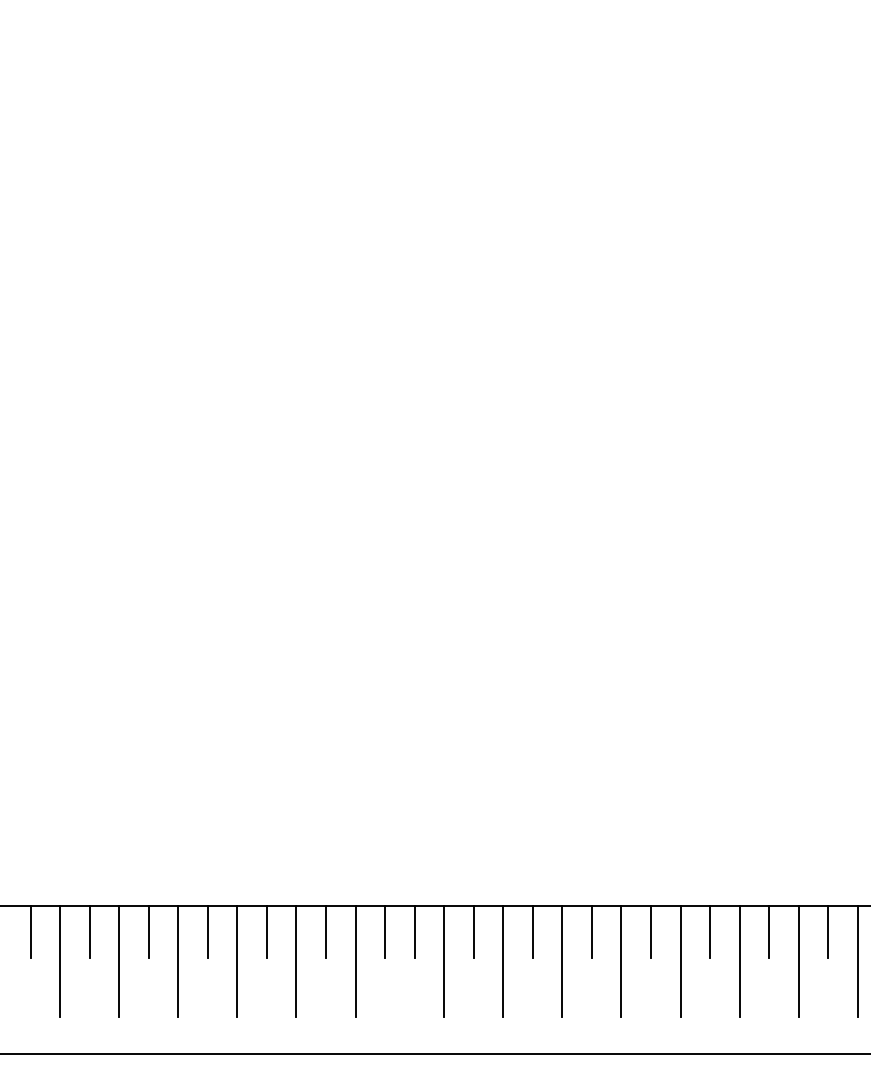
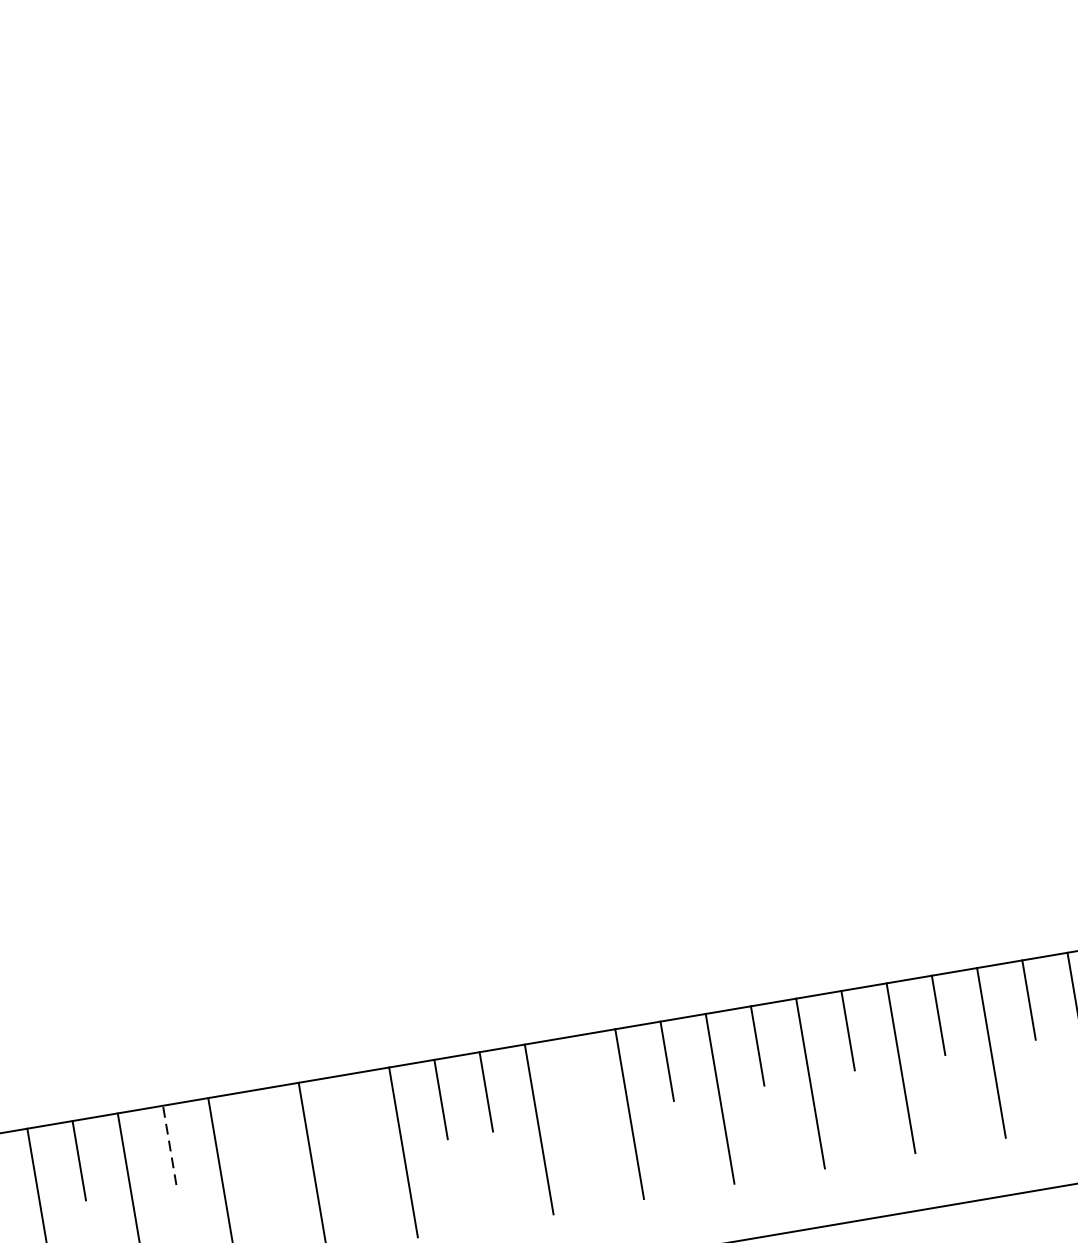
line: (207, 932) -> (169, 1145), solid -> dashed
line: (266, 932) -> (259, 1130), removed
line: (326, 932) -> (351, 1115), removed
line: (473, 932) -> (576, 1077), removed

